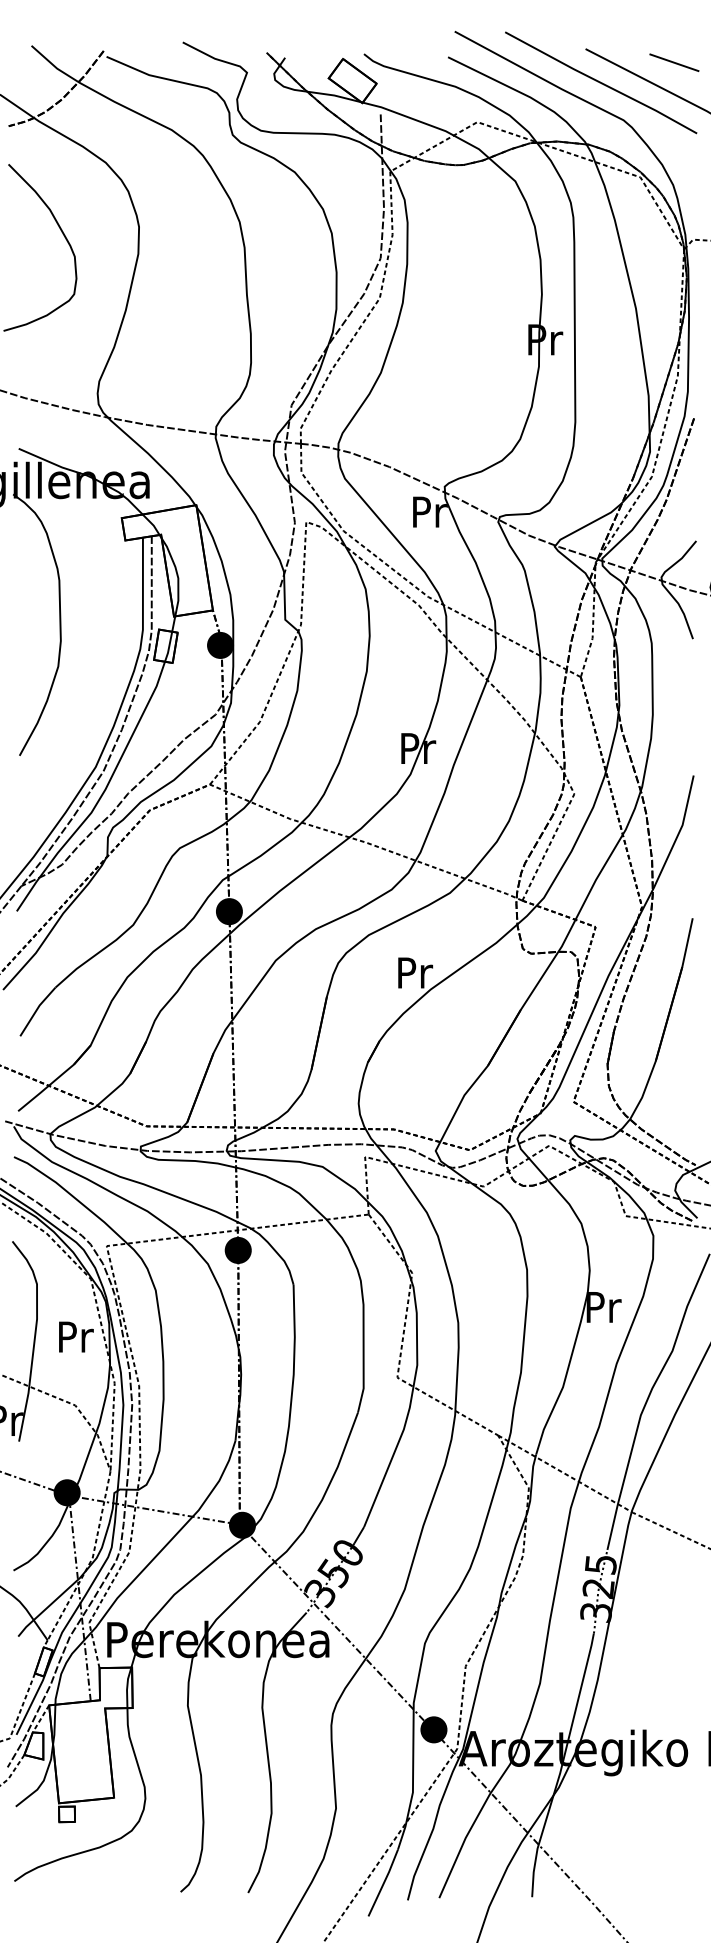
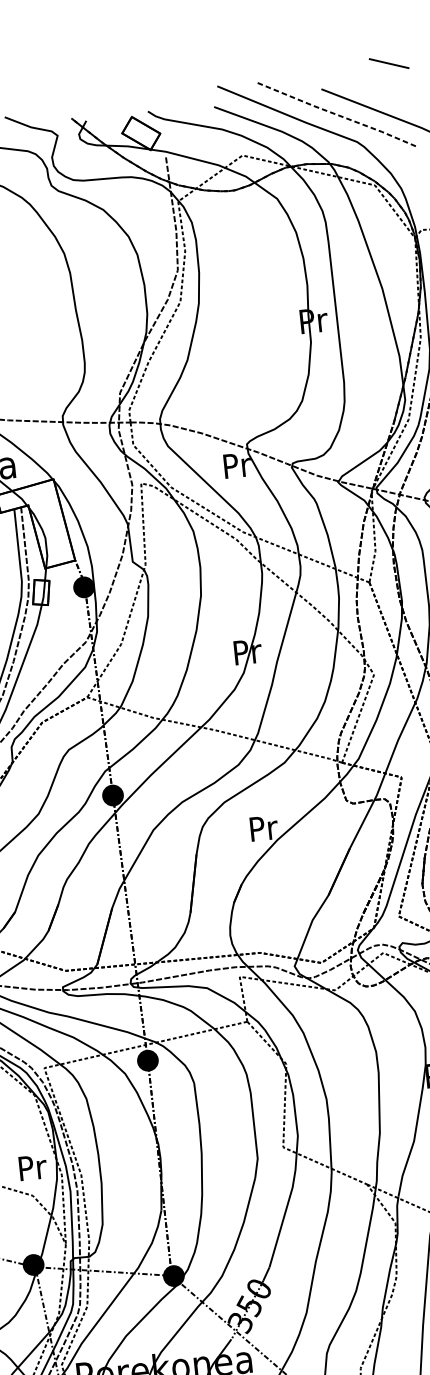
line: (674, 62) -> (389, 63), moved
line: (601, 83) -> (336, 114), solid -> dashed
text: (76, 1336) -> (33, 1167), moved

